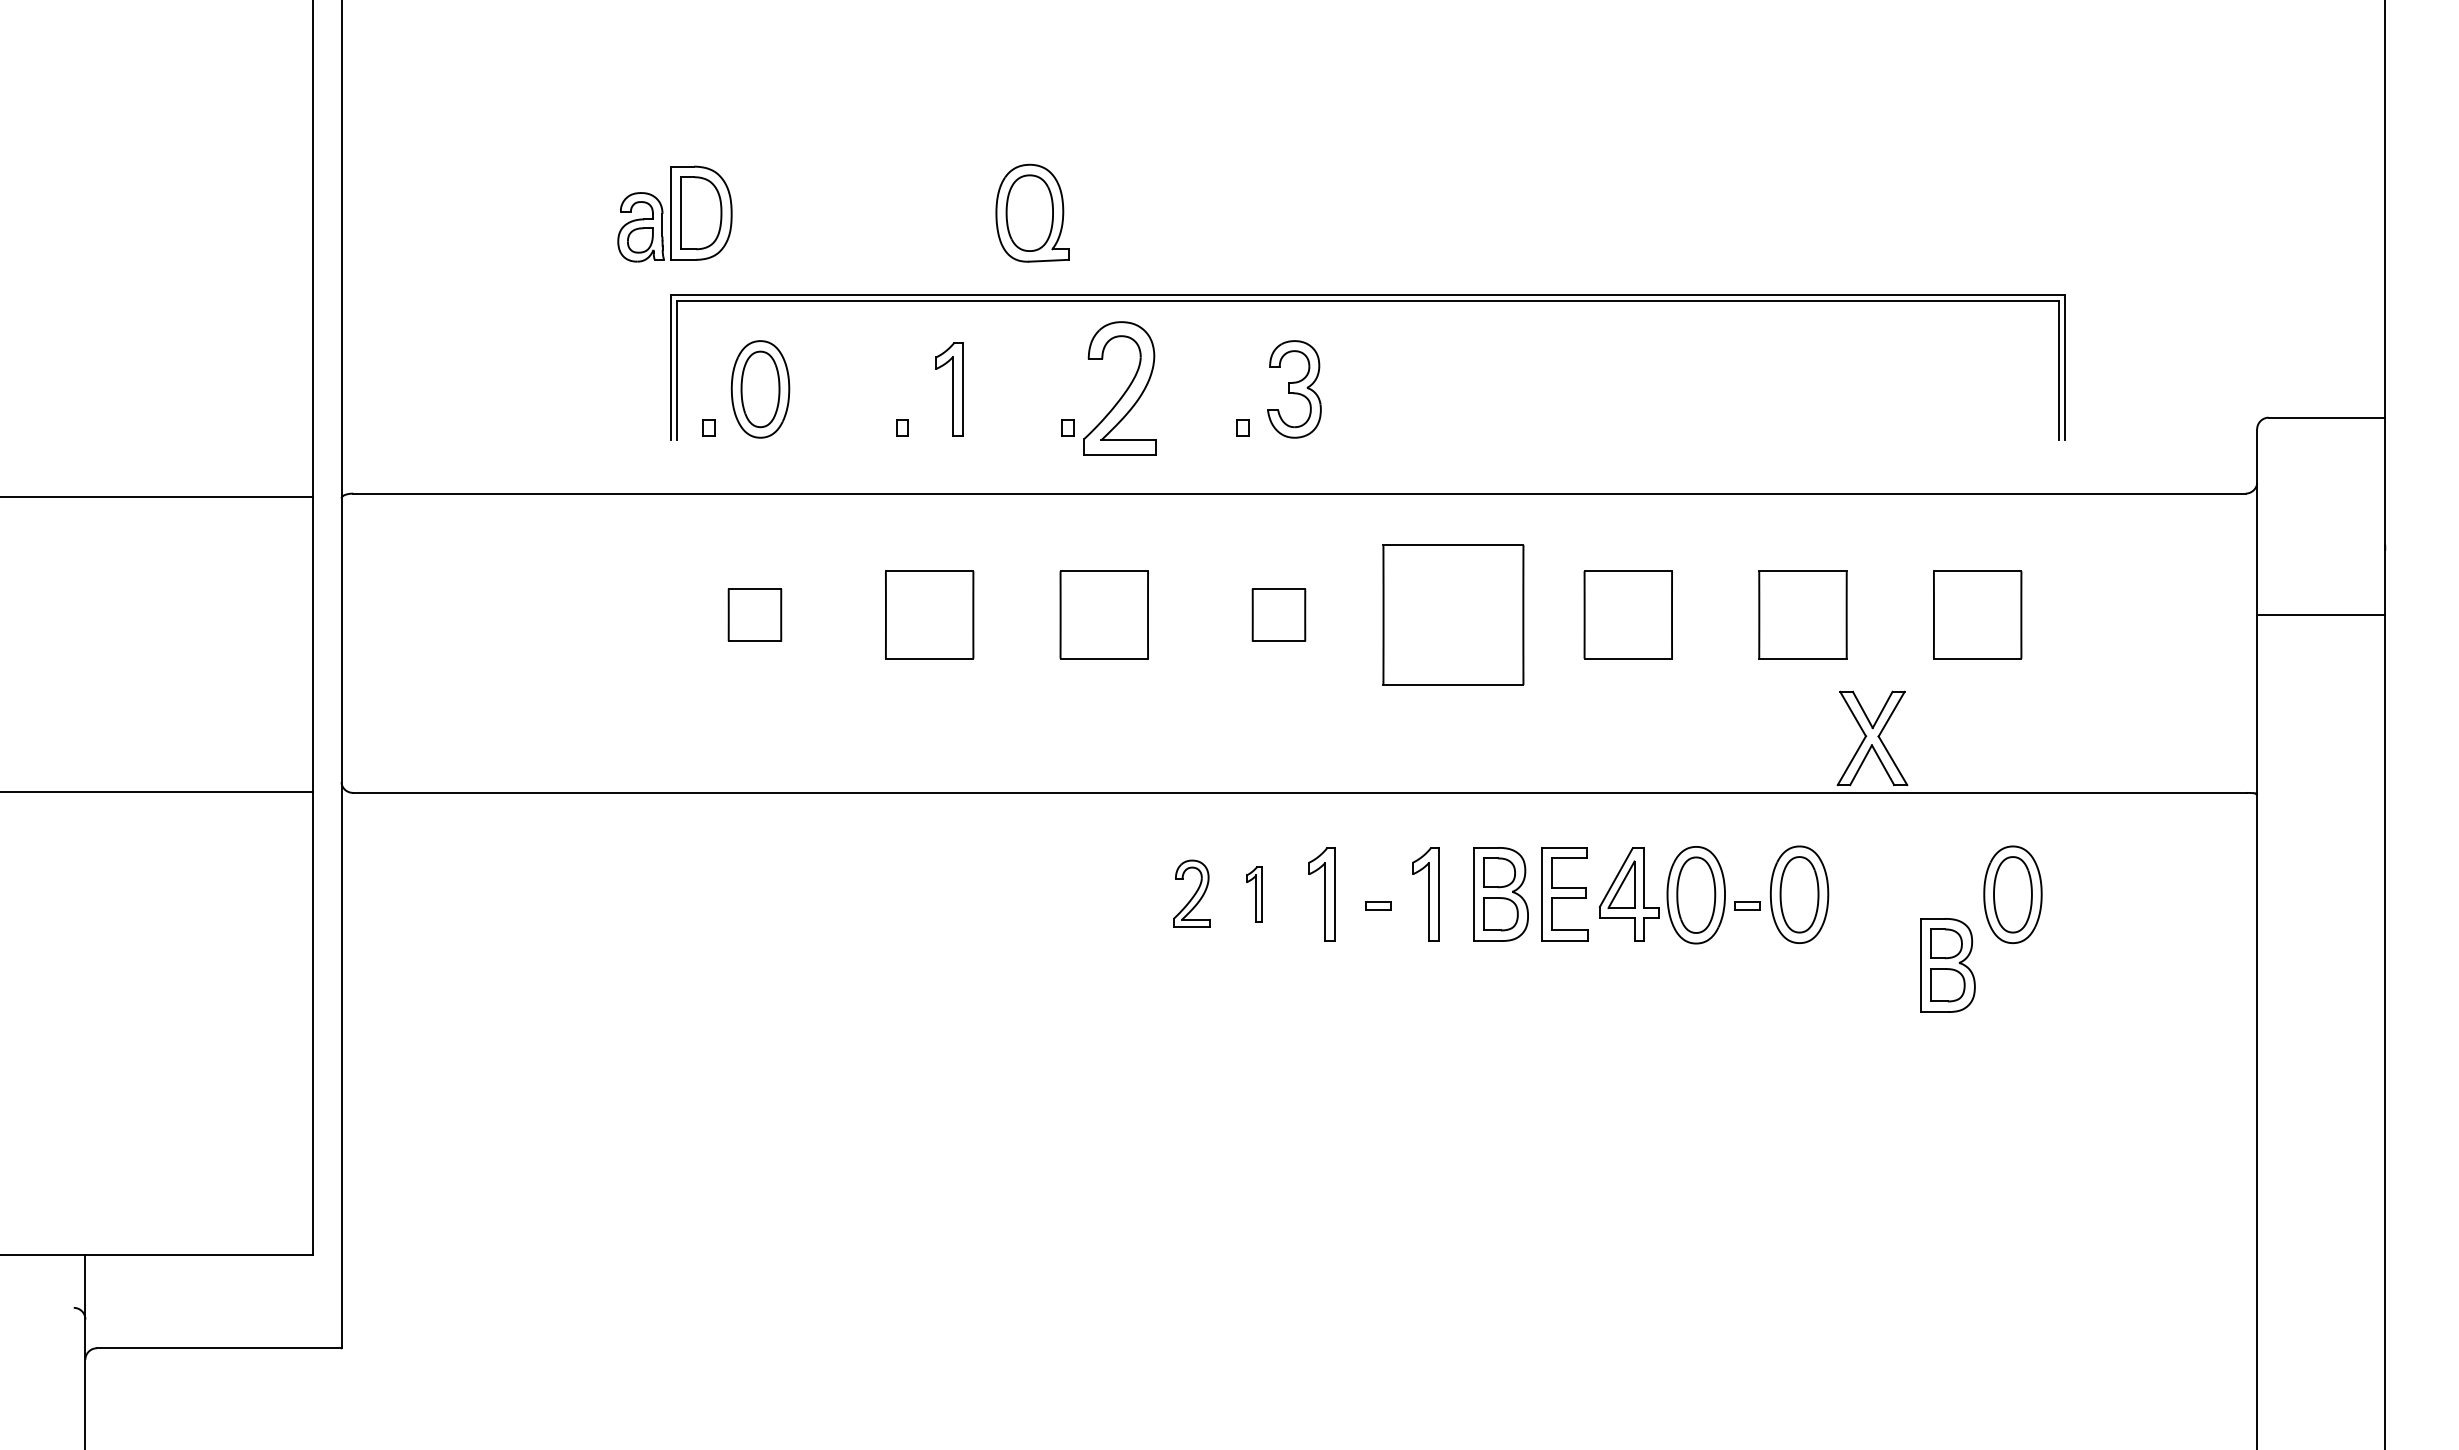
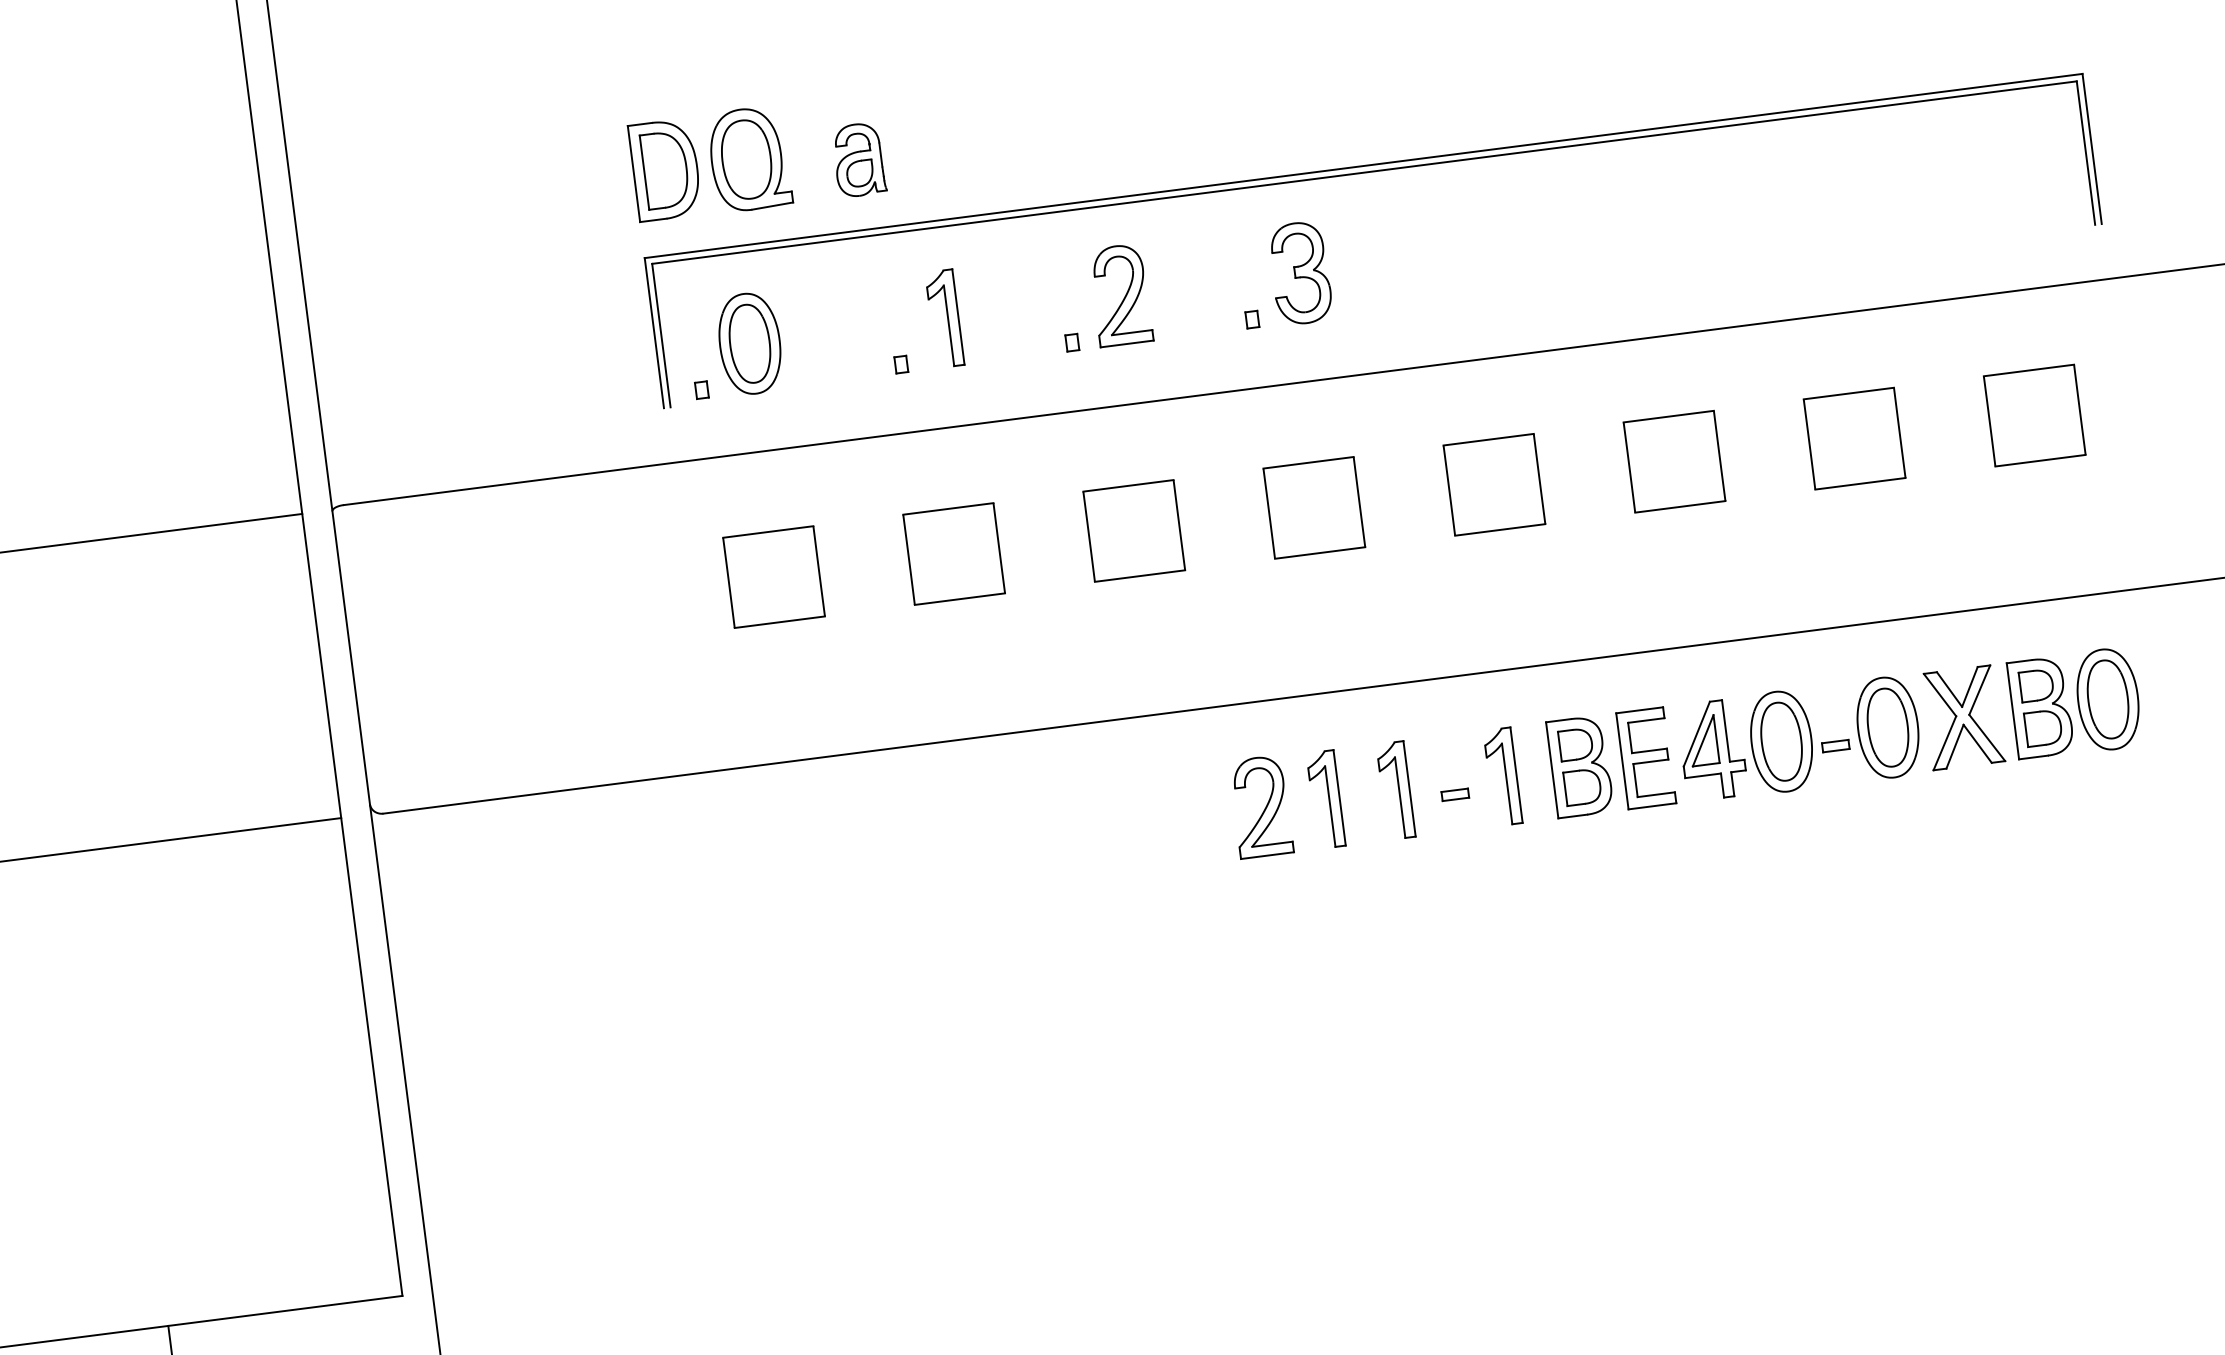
part: (1032, 212) -> (749, 158), moved
part: (640, 227) -> (858, 160), moved
part: (1120, 388) -> (1121, 295), size x0.71
part: (754, 614) -> (773, 576), size x1.67
part: (1278, 614) -> (1313, 507), size x1.67
part: (1453, 614) -> (1494, 484), size x0.62
part: (1872, 738) -> (1963, 717), moved
part: (1191, 893) -> (1260, 806), size x1.43
part: (1254, 894) -> (1326, 799), size x1.67
part: (1947, 965) -> (2040, 707), moved

